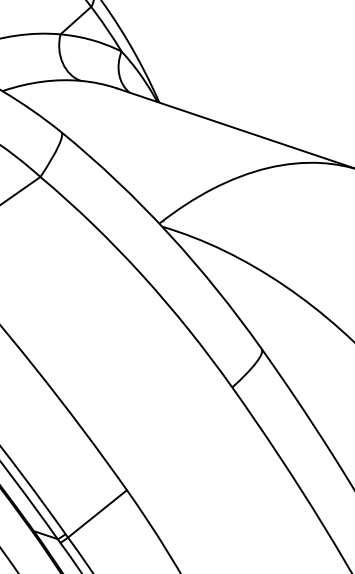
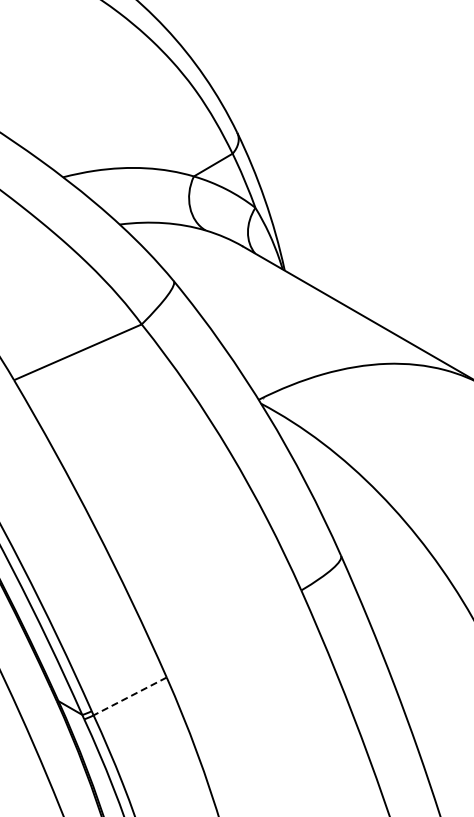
line: (96, 514) -> (129, 696), solid -> dashed

